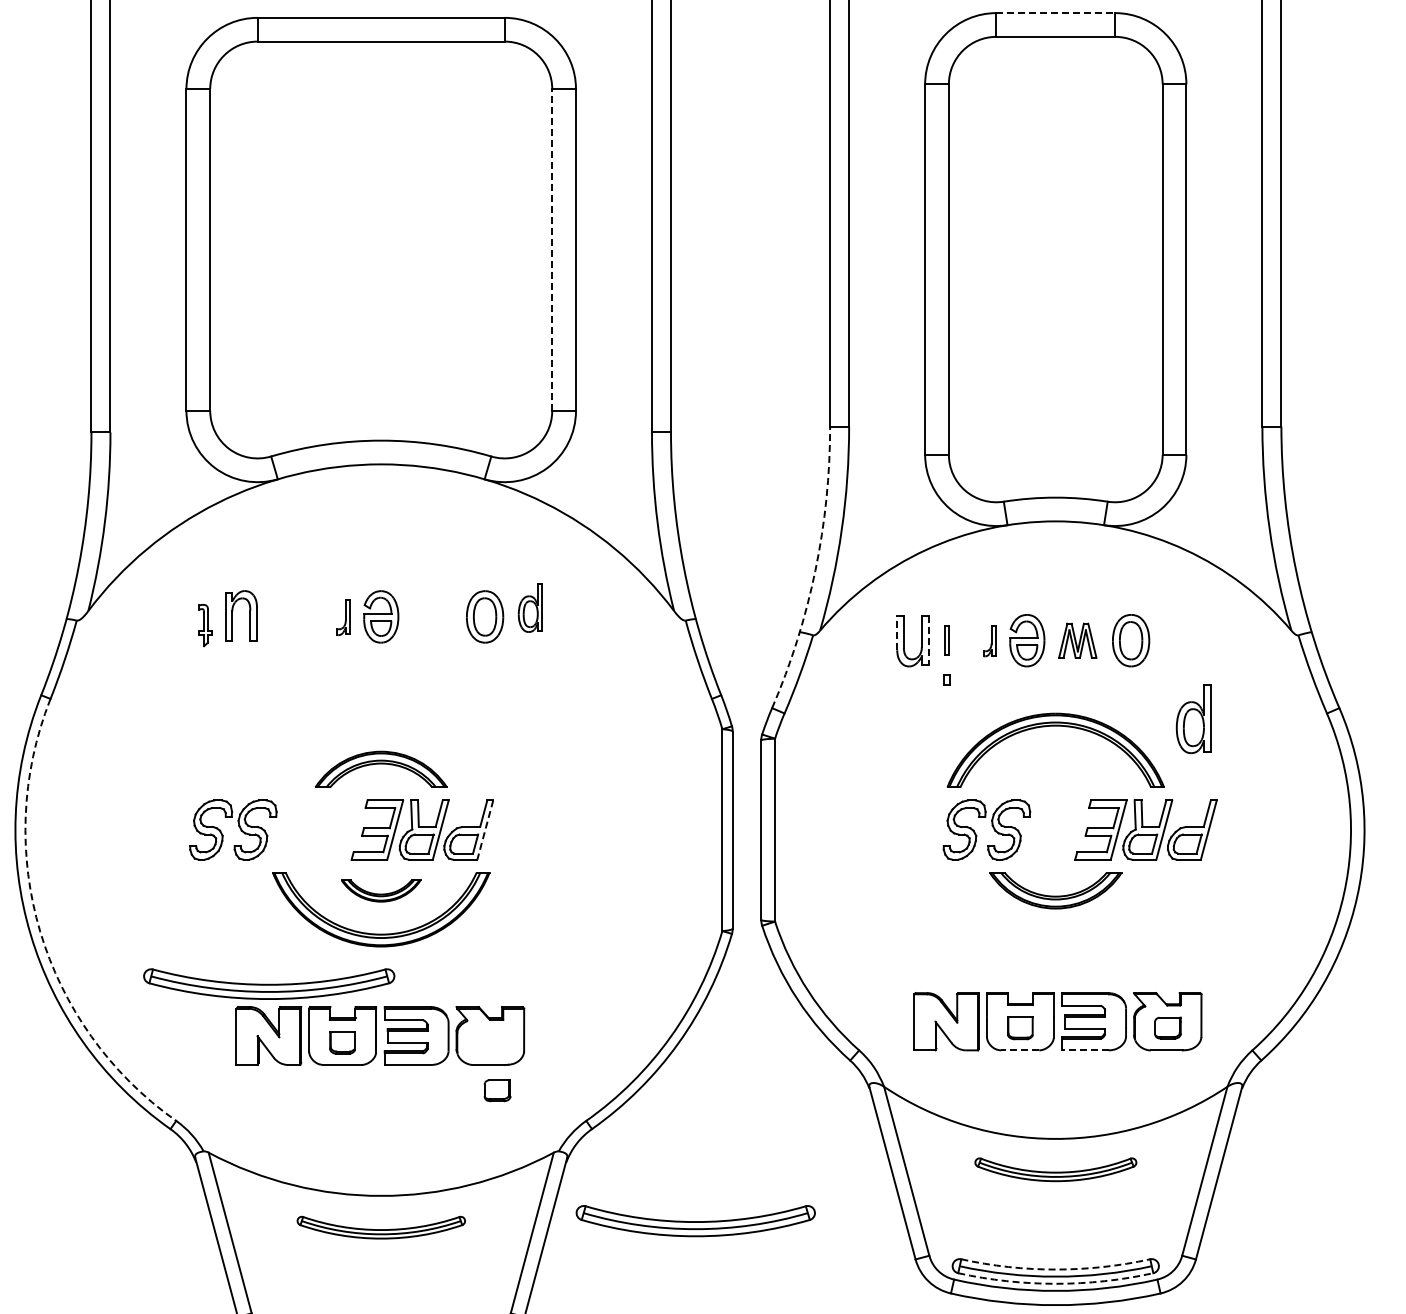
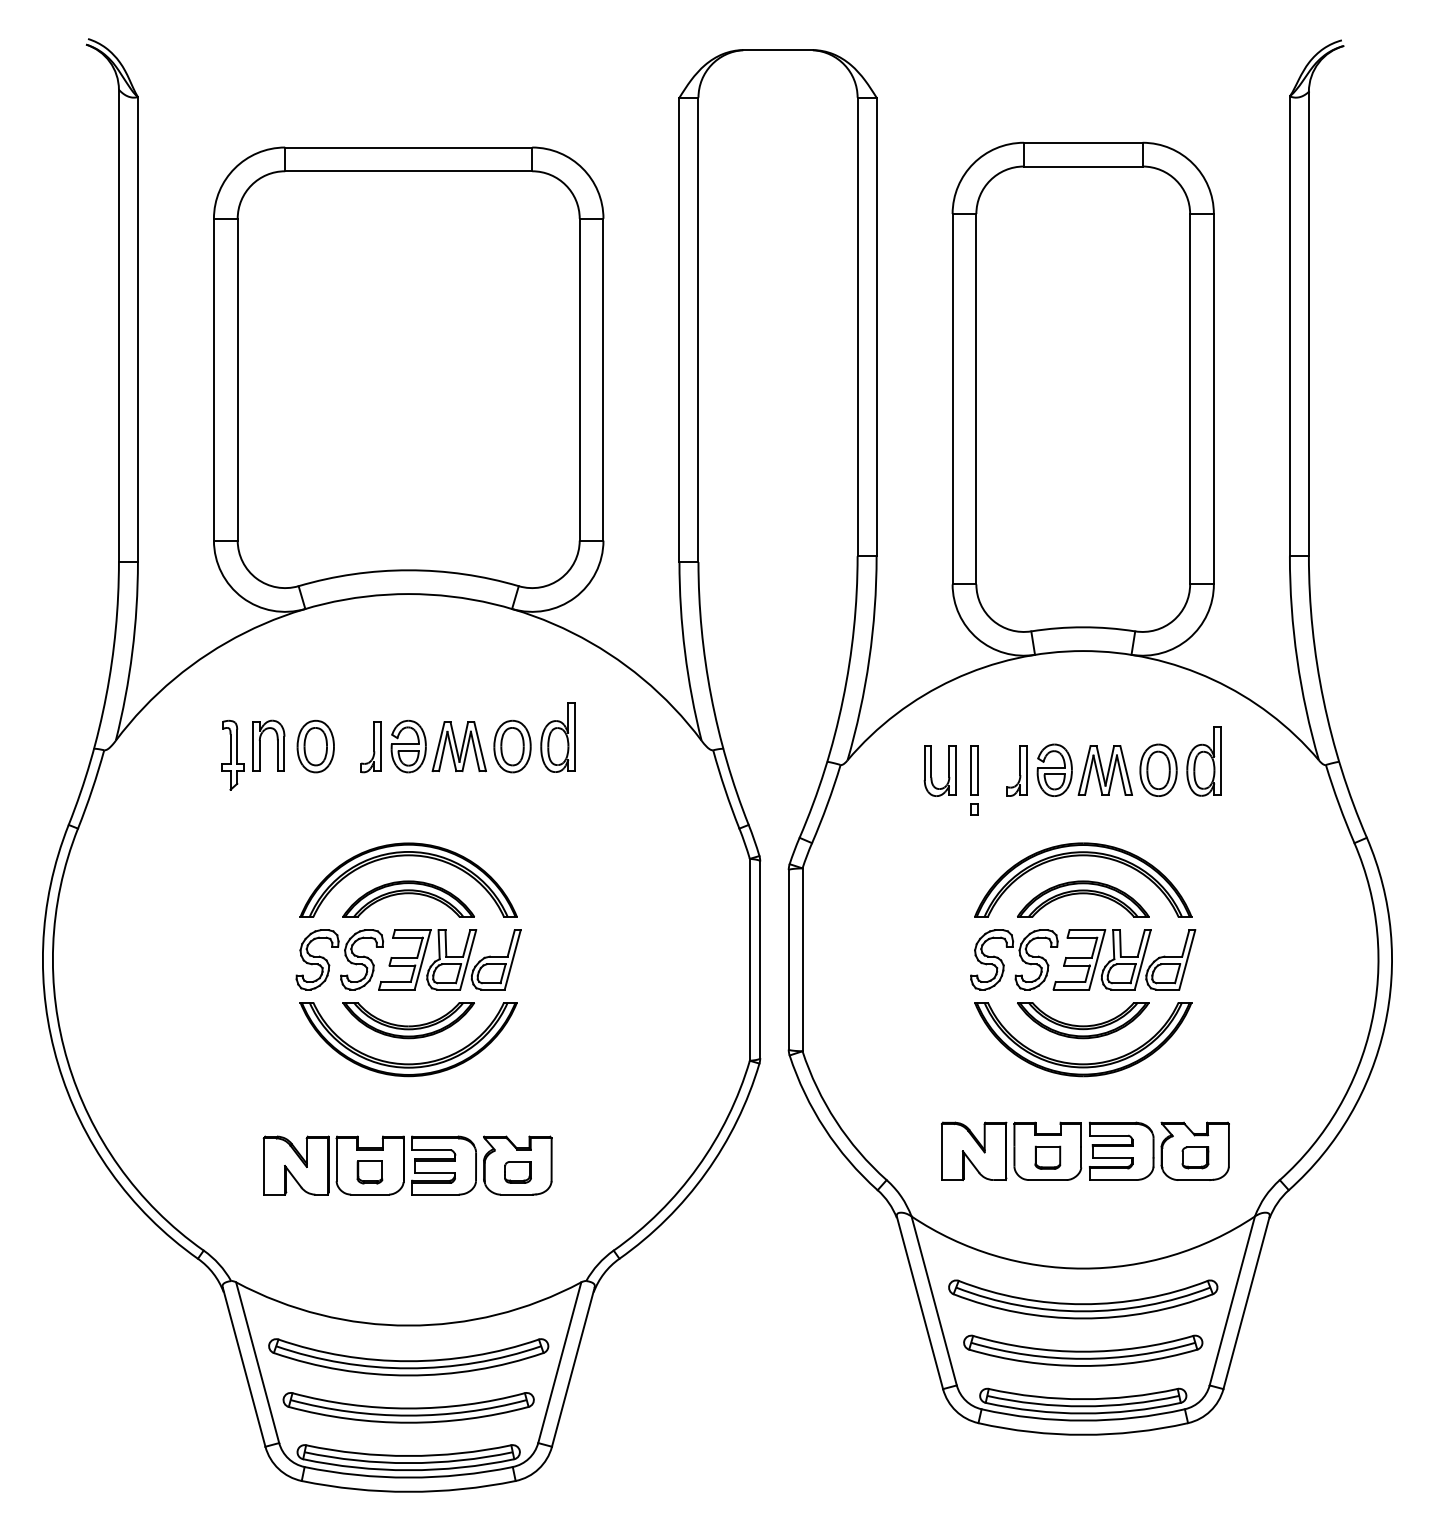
line: (1056, 12) -> (1083, 142), dashed -> solid
line: (552, 249) -> (579, 379), dashed -> solid
arc: (815, 569) -> (842, 699), dashed -> solid
part: (530, 607) -> (557, 737), size x1.43
part: (288, 616) -> (315, 746), added
part: (431, 616) -> (458, 746), added
part: (343, 617) -> (370, 747), size x1.43
part: (205, 624) -> (232, 754), size x1.67
line: (897, 633) -> (924, 763), dashed -> solid
line: (928, 640) -> (955, 770), dashed -> solid
part: (947, 640) -> (974, 770), size x1.67
part: (989, 640) -> (1016, 770), size x1.67
part: (1077, 640) -> (1104, 770), size x1.43
part: (1193, 718) -> (1203, 761), moved
part: (381, 726) -> (408, 856), added
part: (1056, 768) -> (1083, 898), added
part: (239, 827) -> (345, 957), moved
line: (485, 829) -> (512, 959), dashed -> solid
part: (1146, 829) -> (1124, 959), moved
part: (381, 890) -> (408, 1020), size x1.67
arc: (40, 931) -> (67, 1061), dashed -> solid
part: (1056, 933) -> (1083, 1063), added
part: (269, 983) -> (408, 1407), moved
line: (1020, 1050) -> (1047, 1180), dashed -> solid
line: (1085, 1050) -> (1112, 1180), dashed -> solid
part: (497, 1090) -> (517, 1172), moved
part: (1056, 1169) -> (1083, 1299), size x1.67
part: (696, 1220) -> (1083, 1350), moved
part: (381, 1227) -> (408, 1357), size x1.67
arc: (1056, 1269) -> (1083, 1399), dashed -> solid
arc: (1056, 1283) -> (1083, 1413), dashed -> solid

